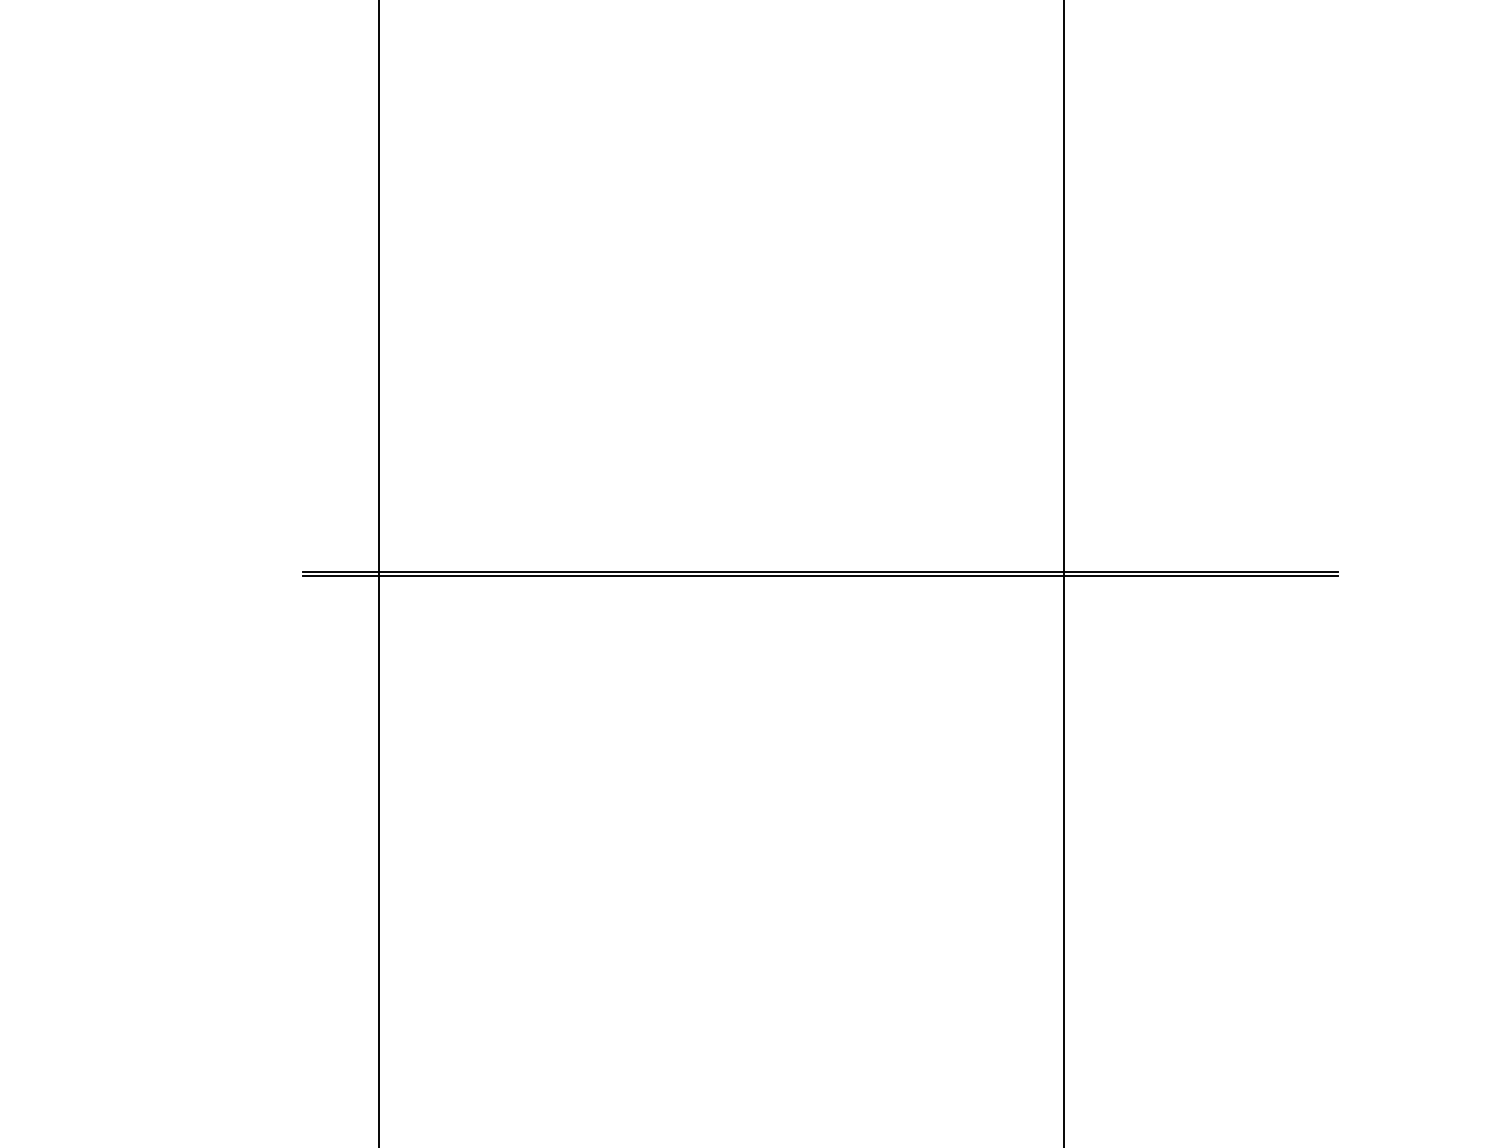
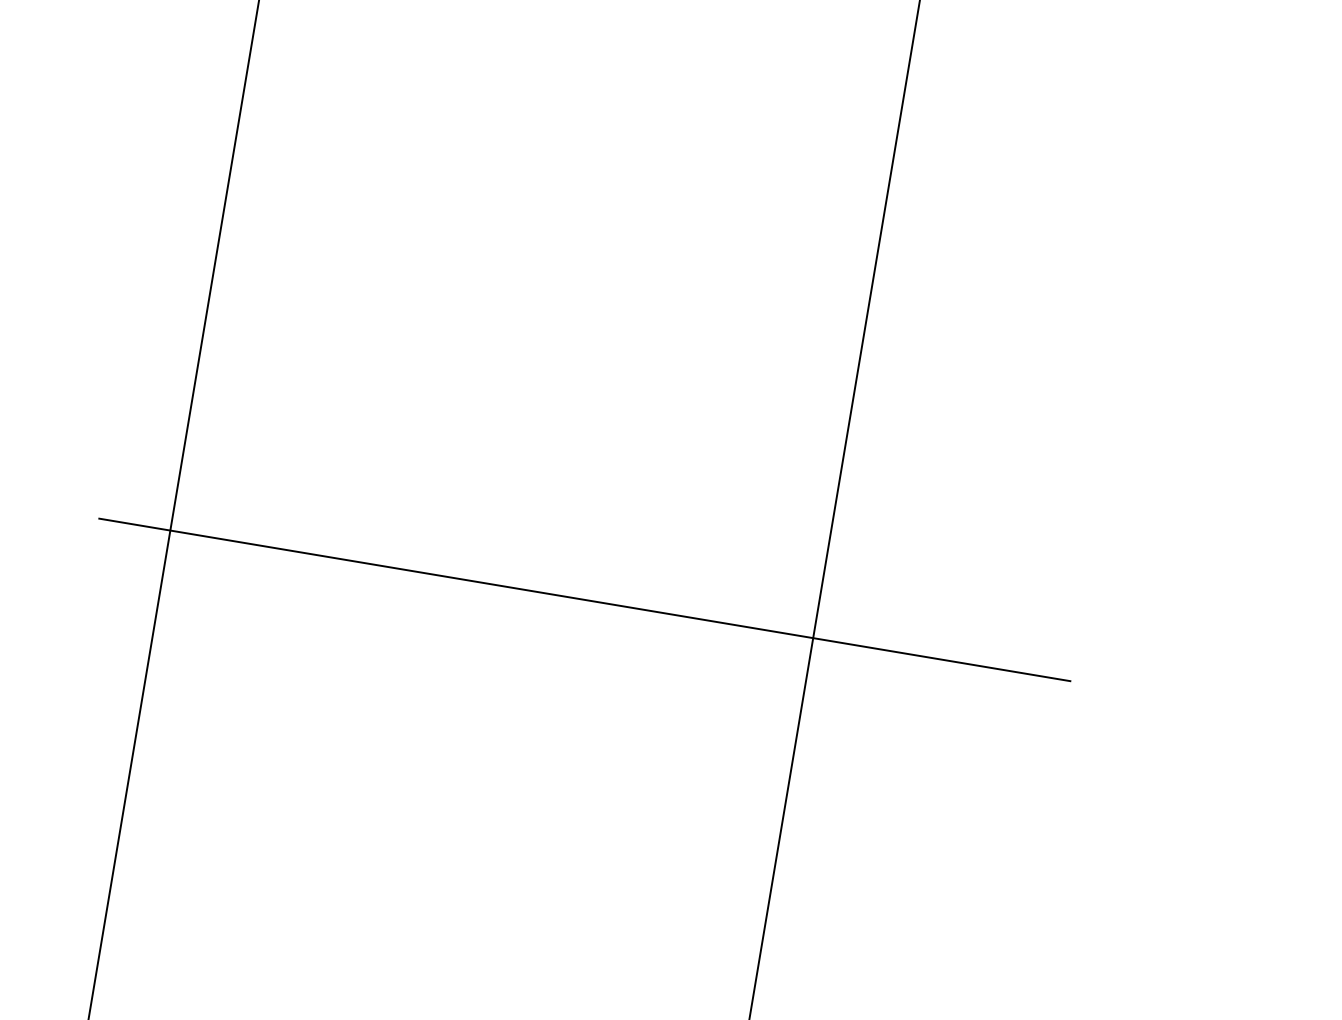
line: (820, 575) -> (584, 602), removed

